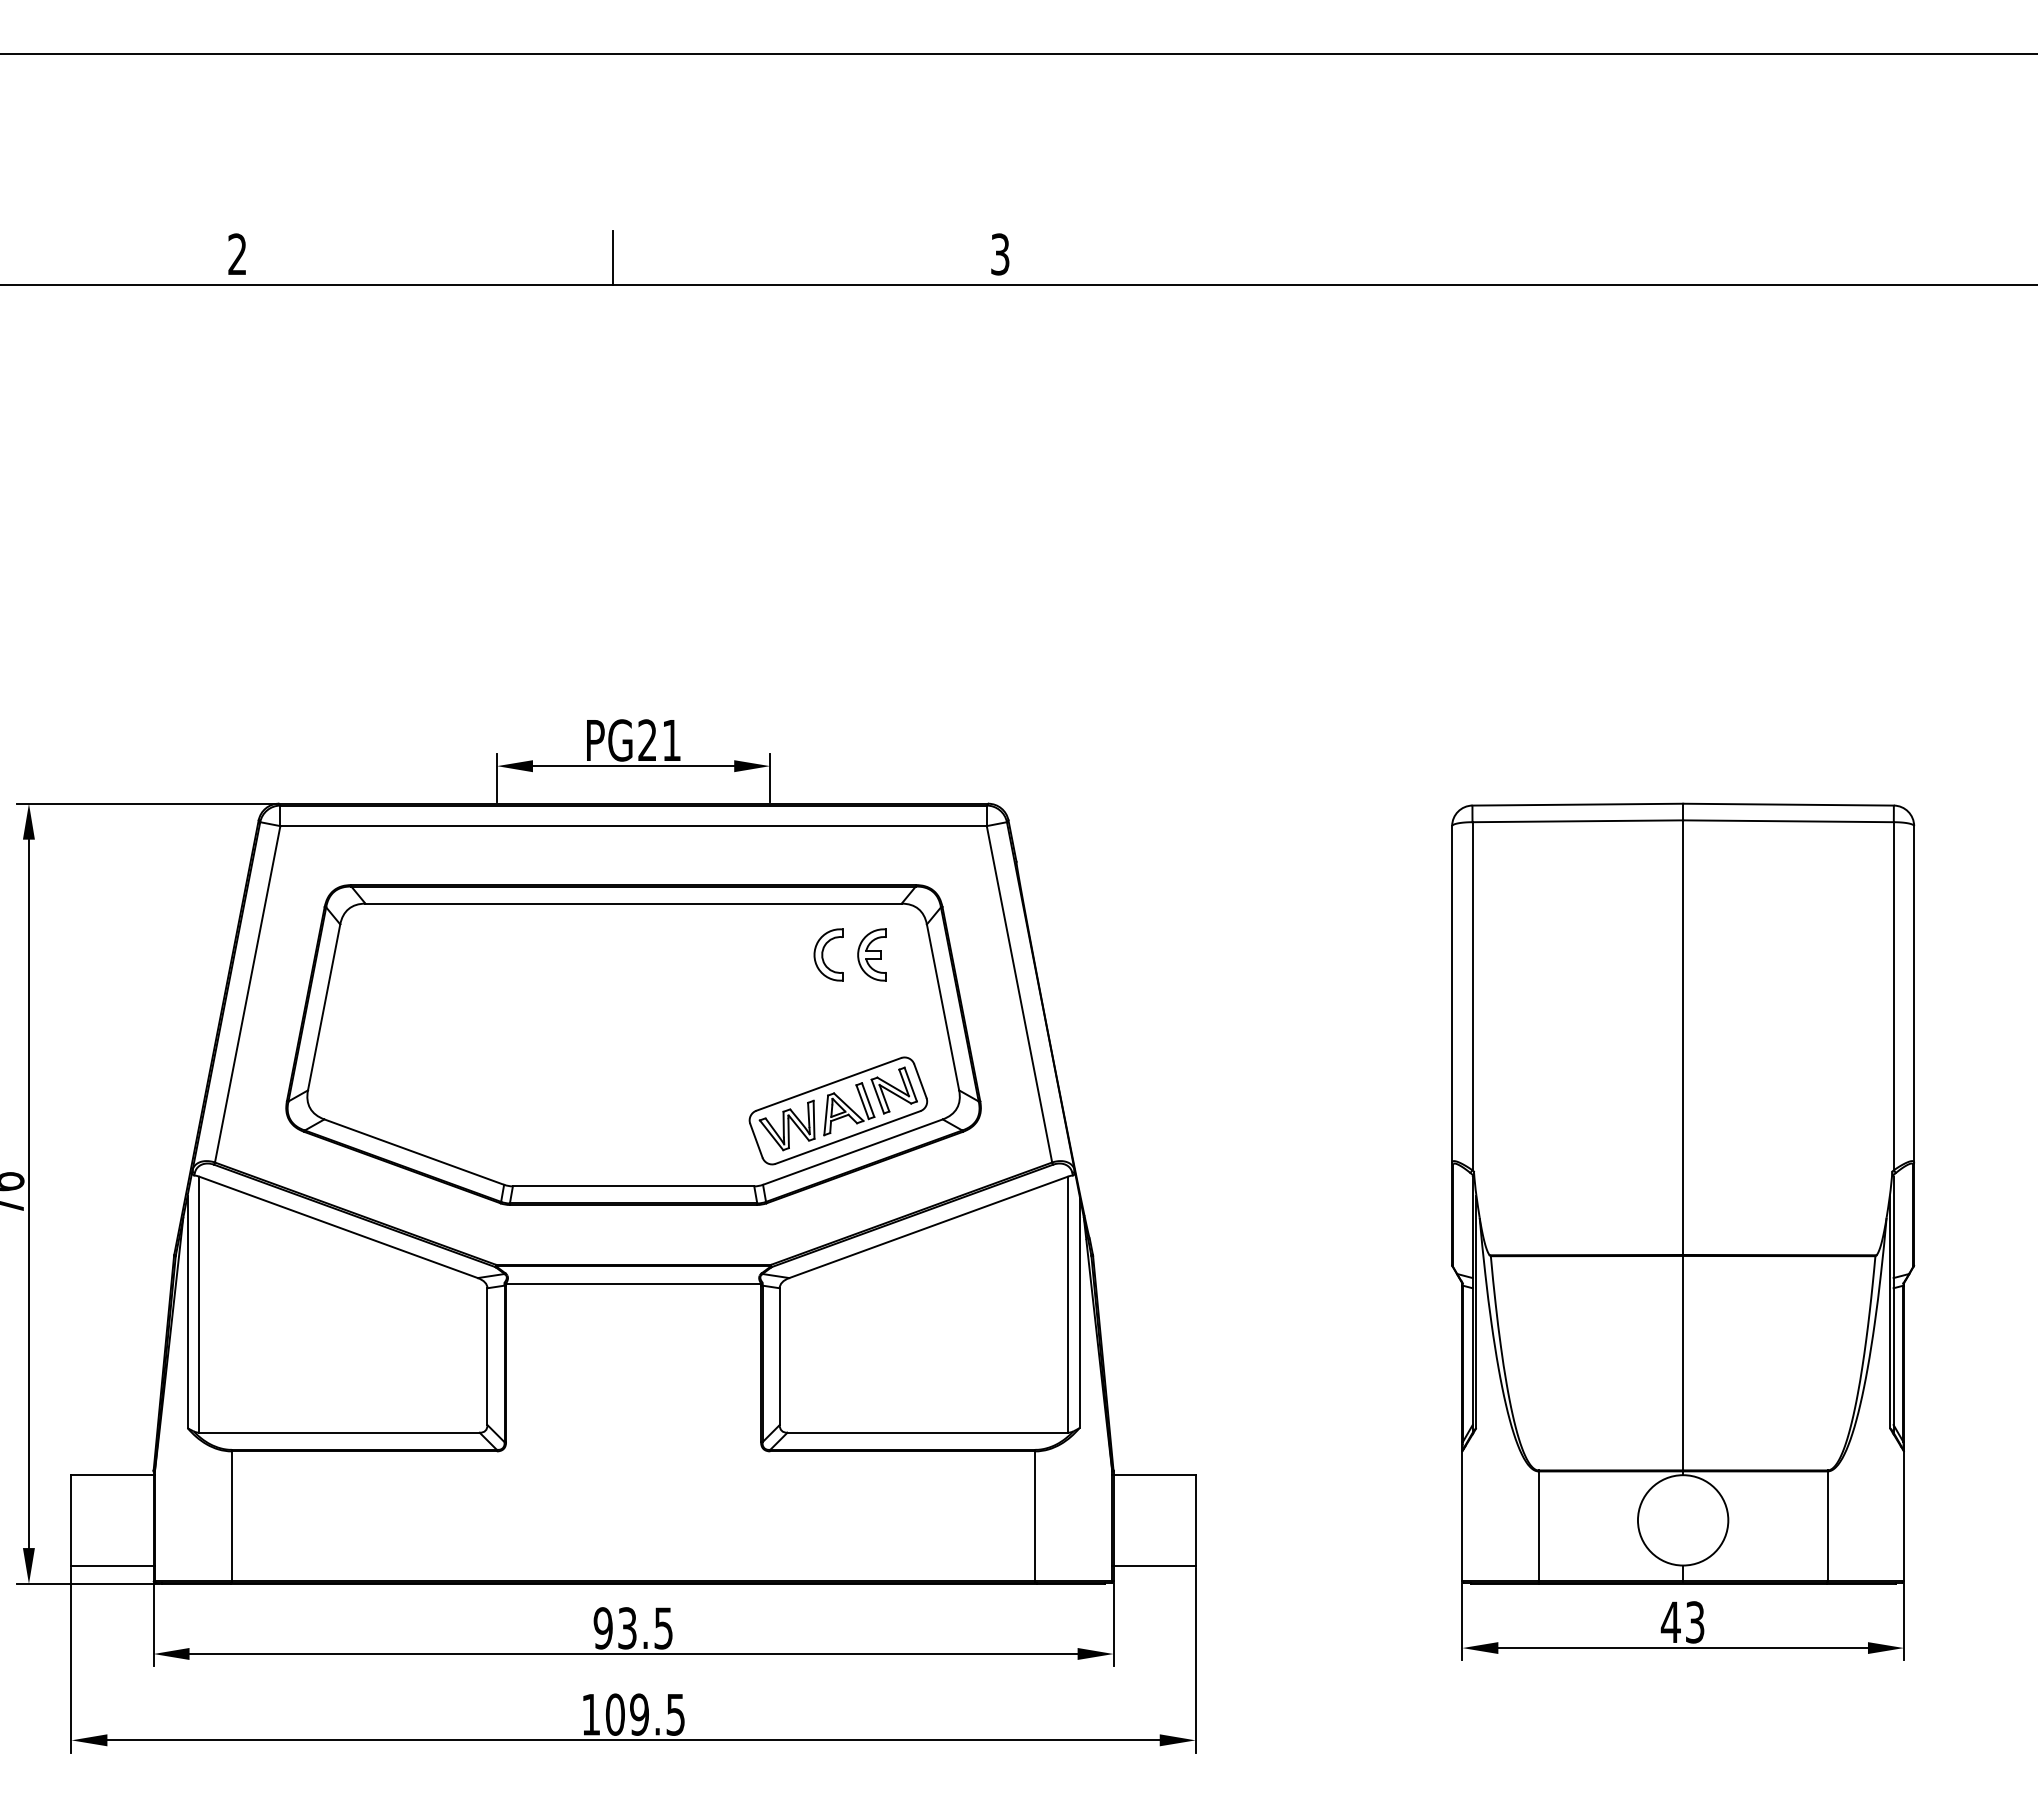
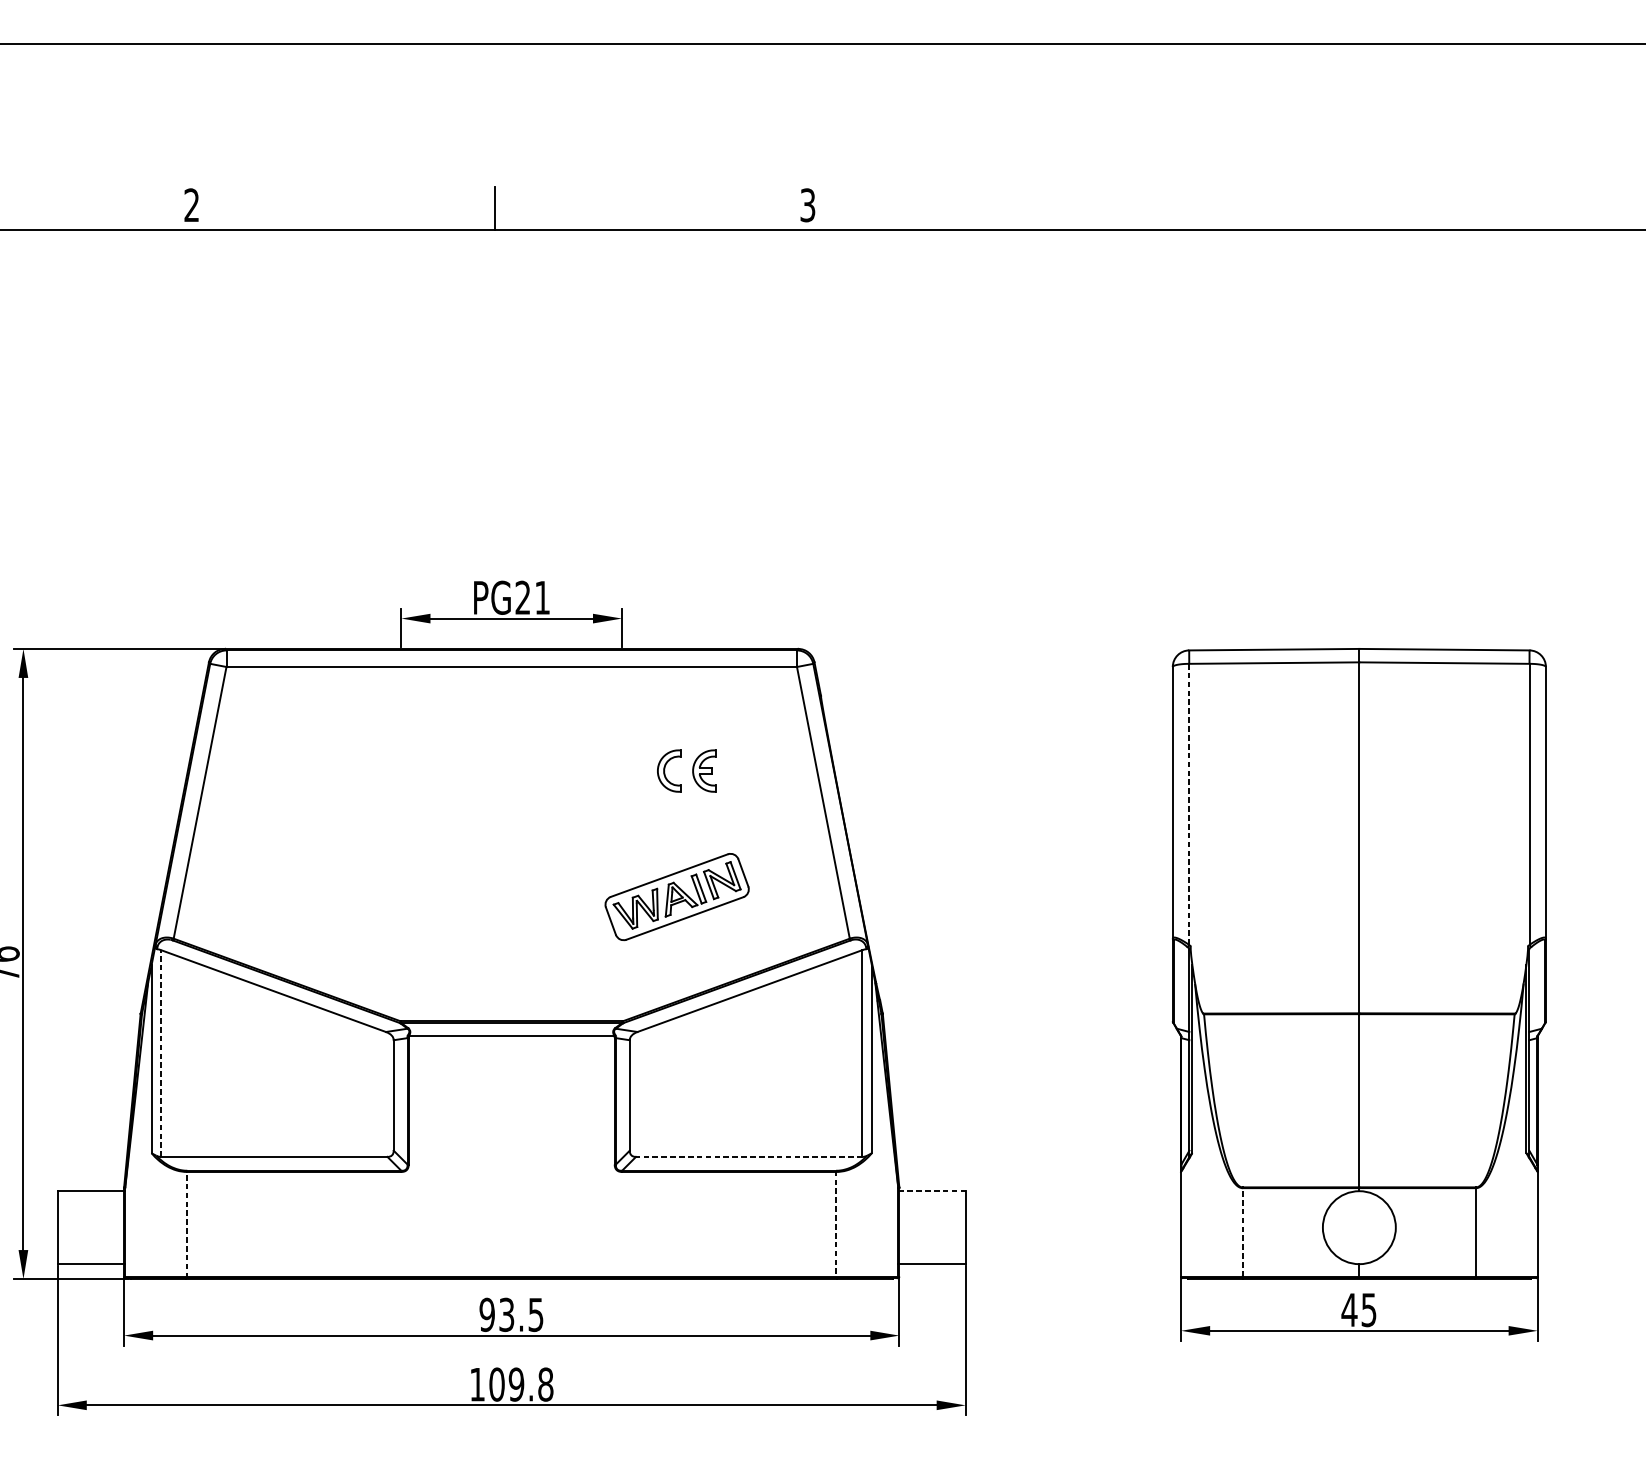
line: (1472, 995) -> (1189, 803), solid -> dashed
part: (633, 1044) -> (511, 843), removed
line: (199, 1304) -> (161, 1053), solid -> dashed
line: (927, 1432) -> (749, 1156), solid -> dashed
line: (1154, 1475) -> (932, 1191), solid -> dashed
line: (231, 1516) -> (187, 1224), solid -> dashed
line: (1035, 1516) -> (836, 1224), solid -> dashed
line: (1538, 1526) -> (1242, 1232), solid -> dashed
text: (1695, 1621) -> (1369, 1309), 43 -> 45
text: (675, 1714) -> (545, 1384), 109.5 -> 109.8

